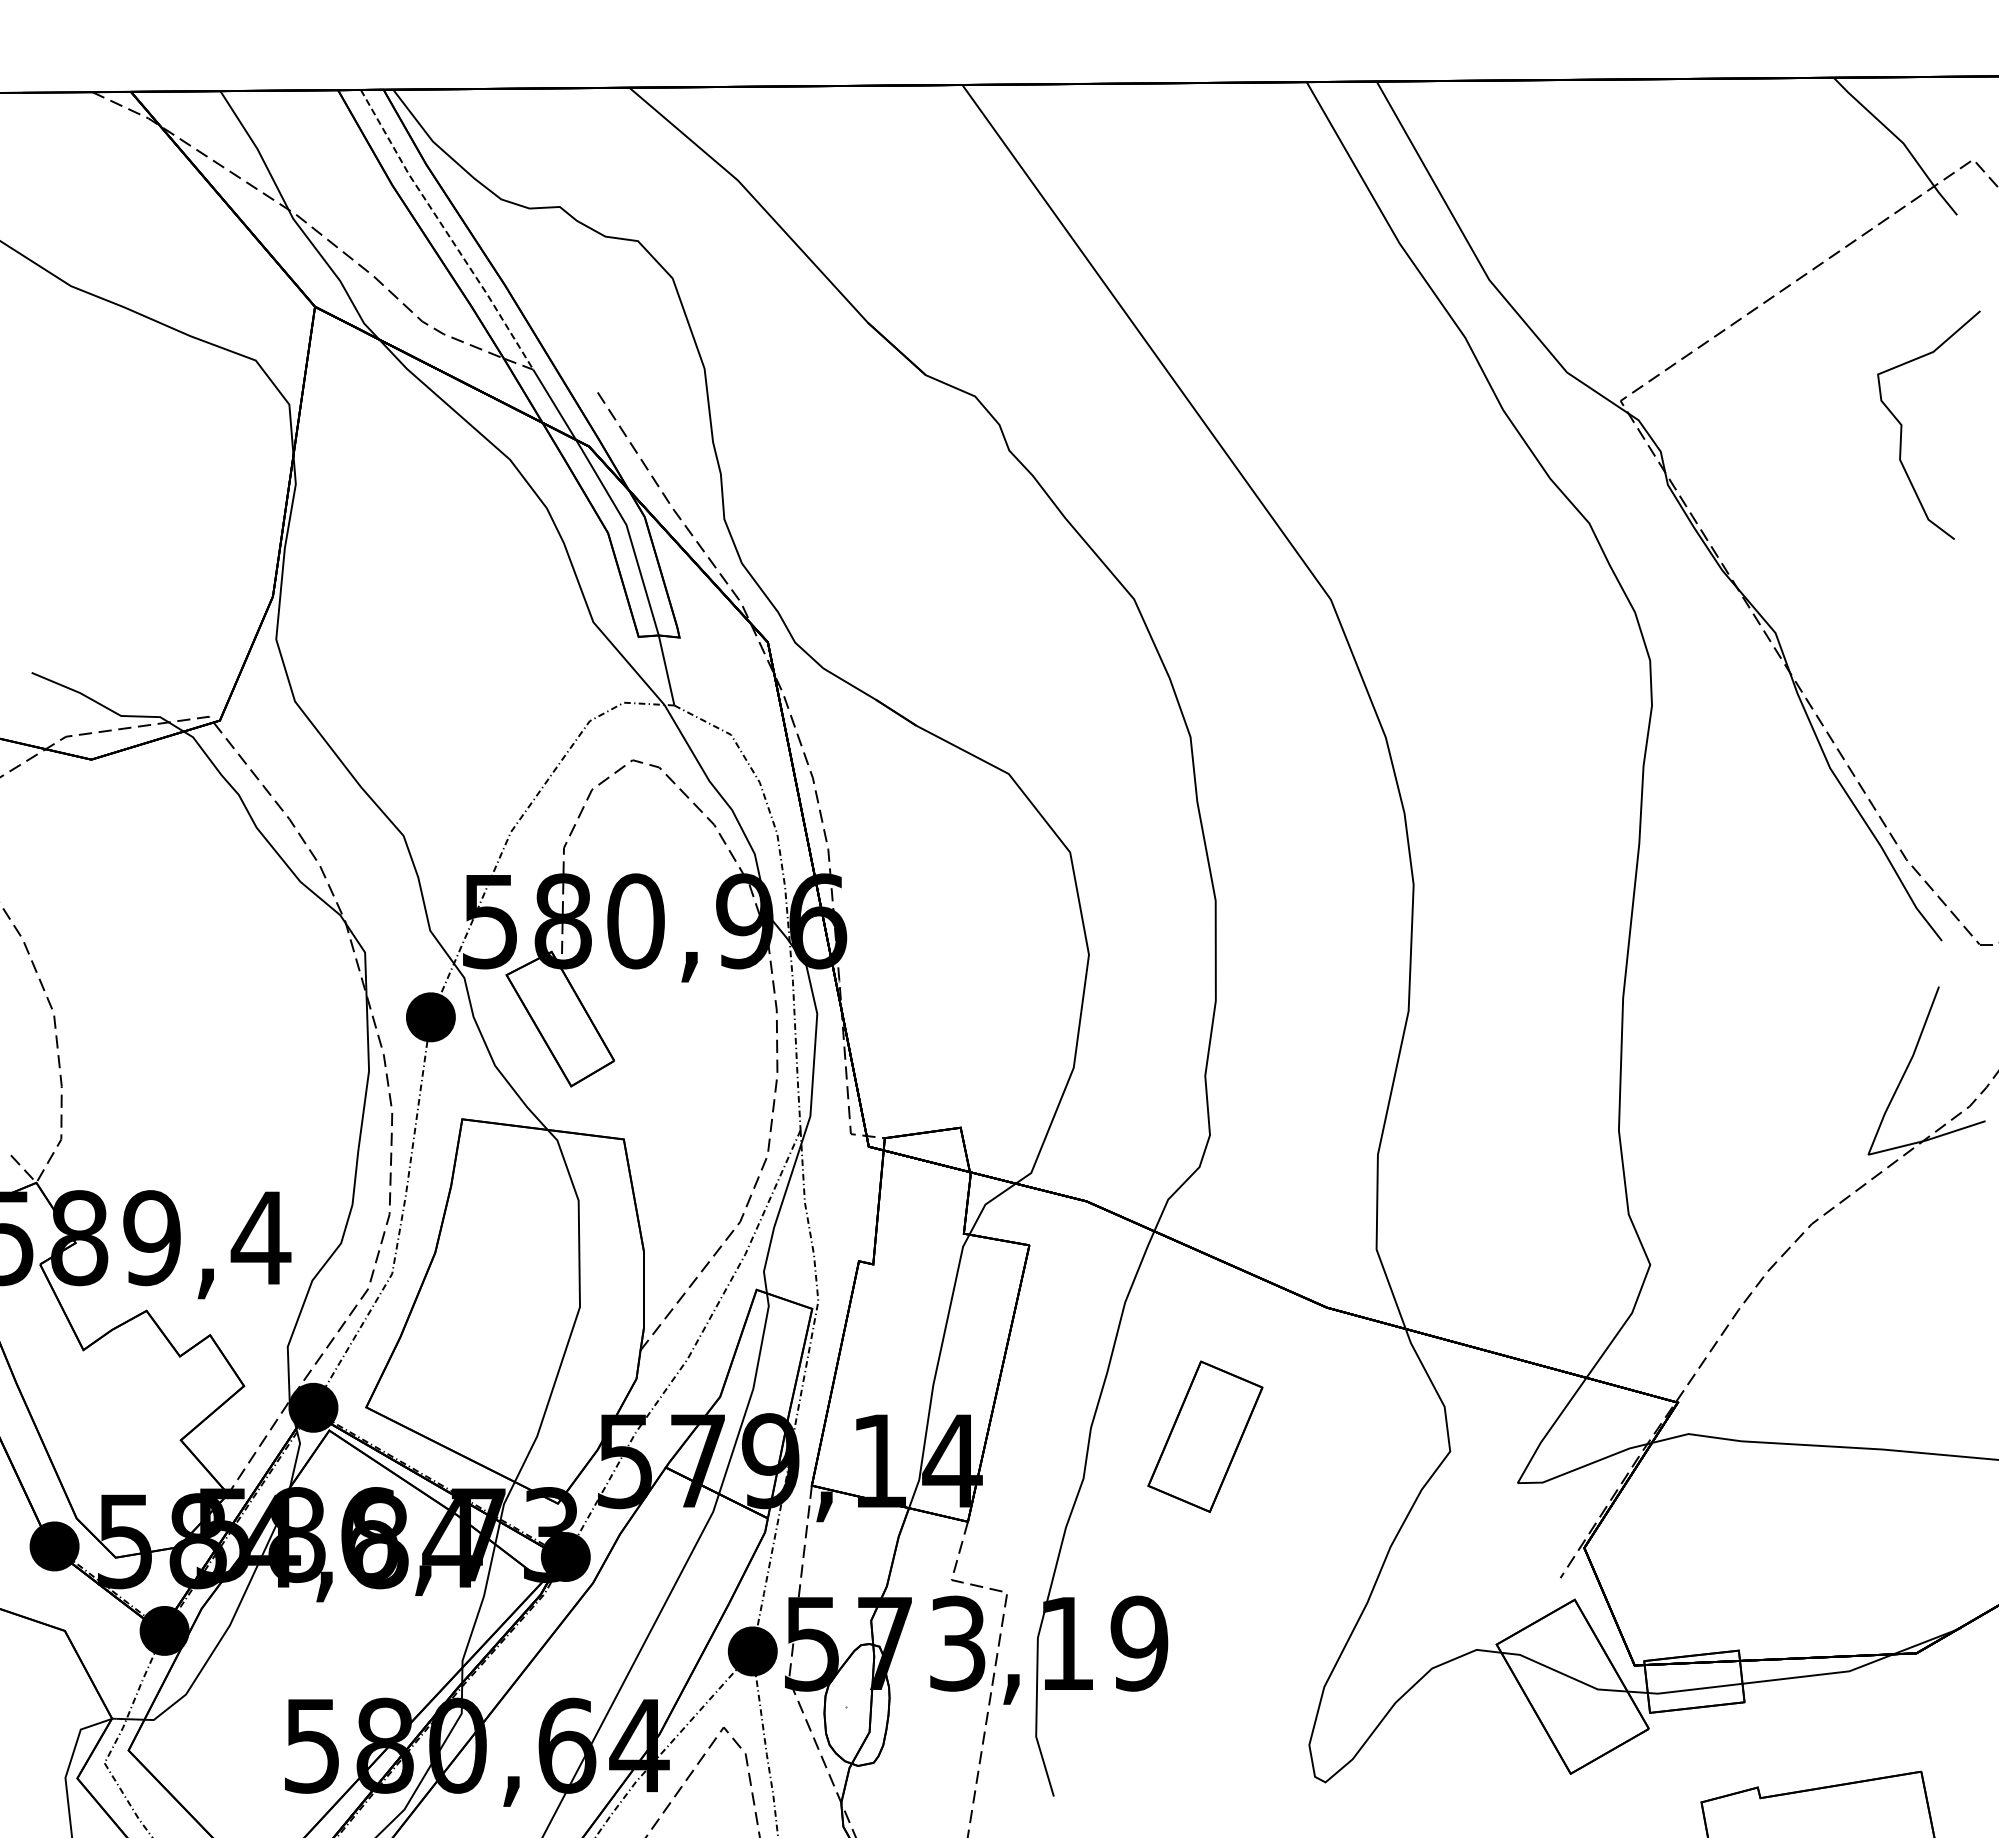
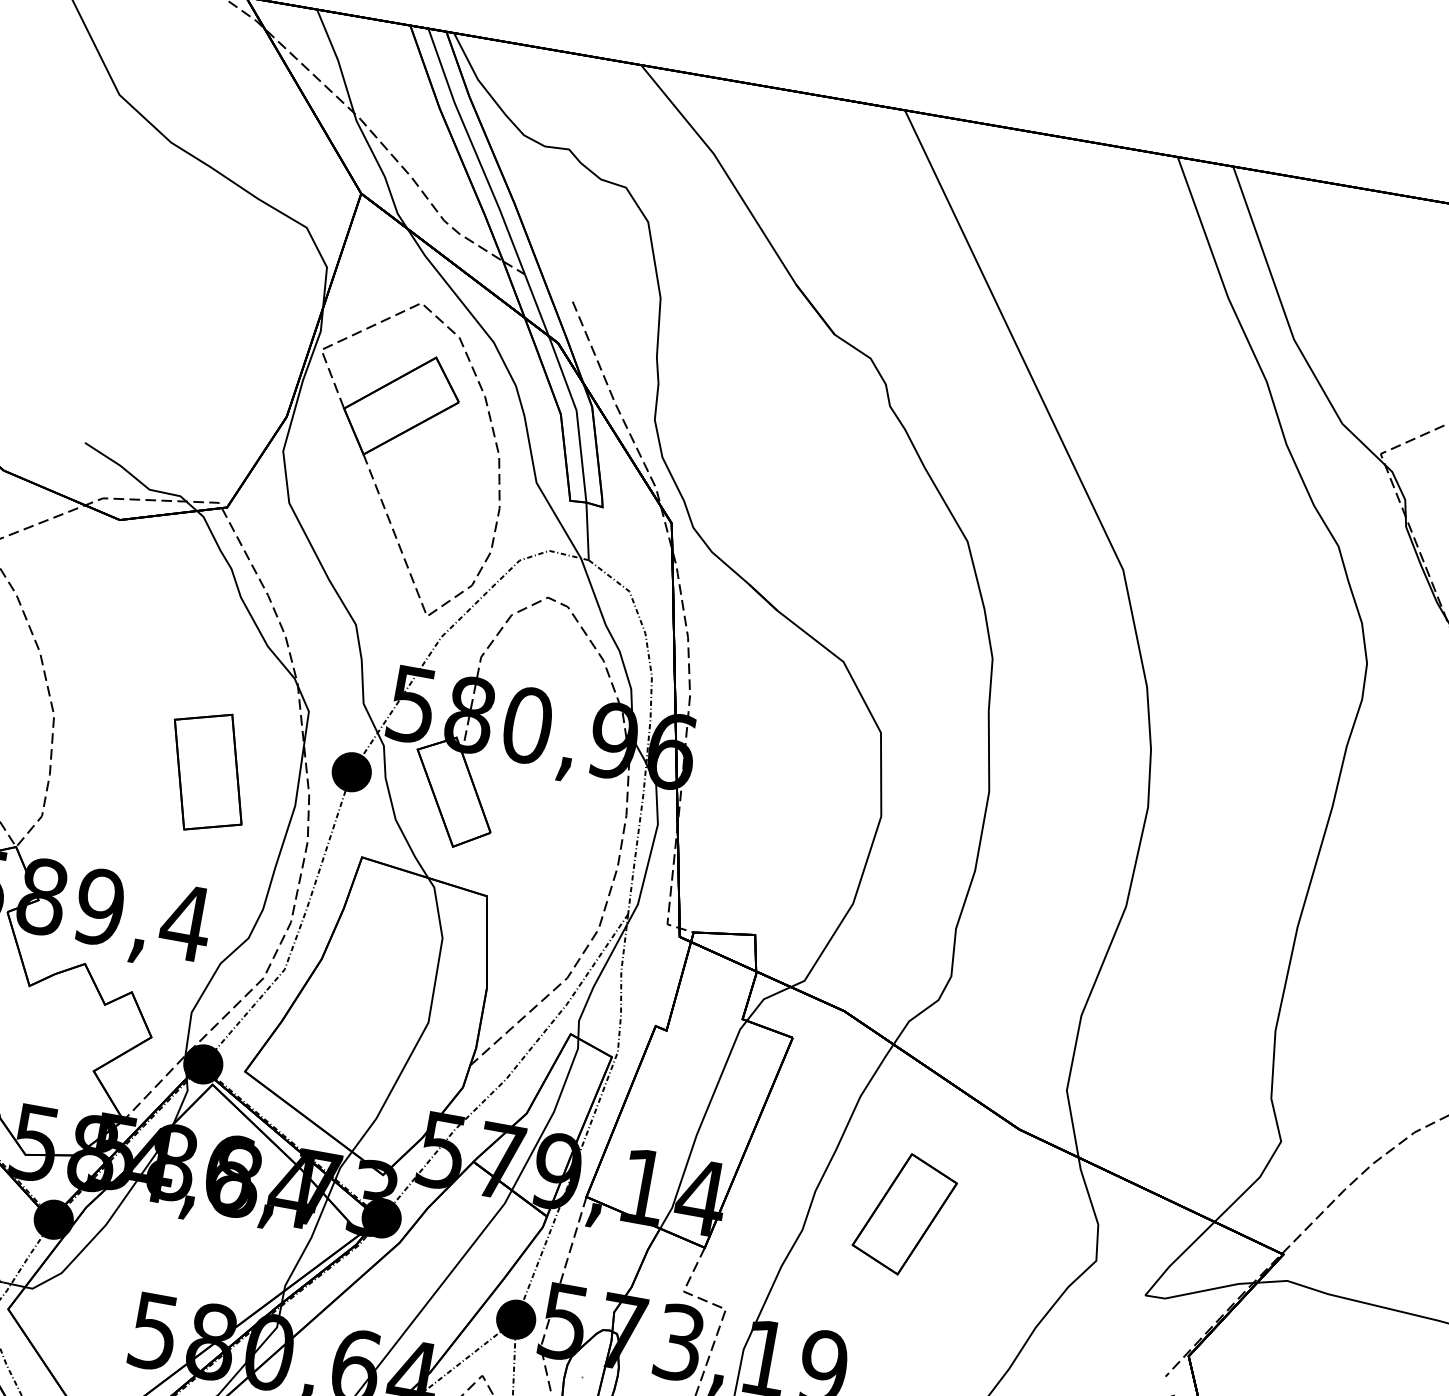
line: (445, 230) -> (475, 151), dashed -> solid
part: (412, 597) -> (396, 437), added
part: (254, 1048) -> (207, 771), added

